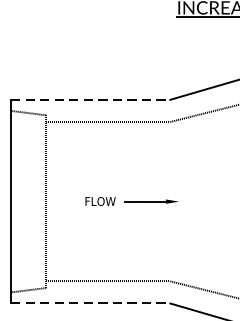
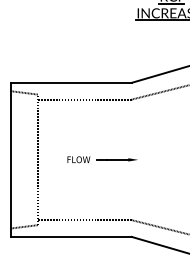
line: (90, 99) -> (71, 82), dashed -> solid
line: (90, 302) -> (71, 236), dashed -> solid

